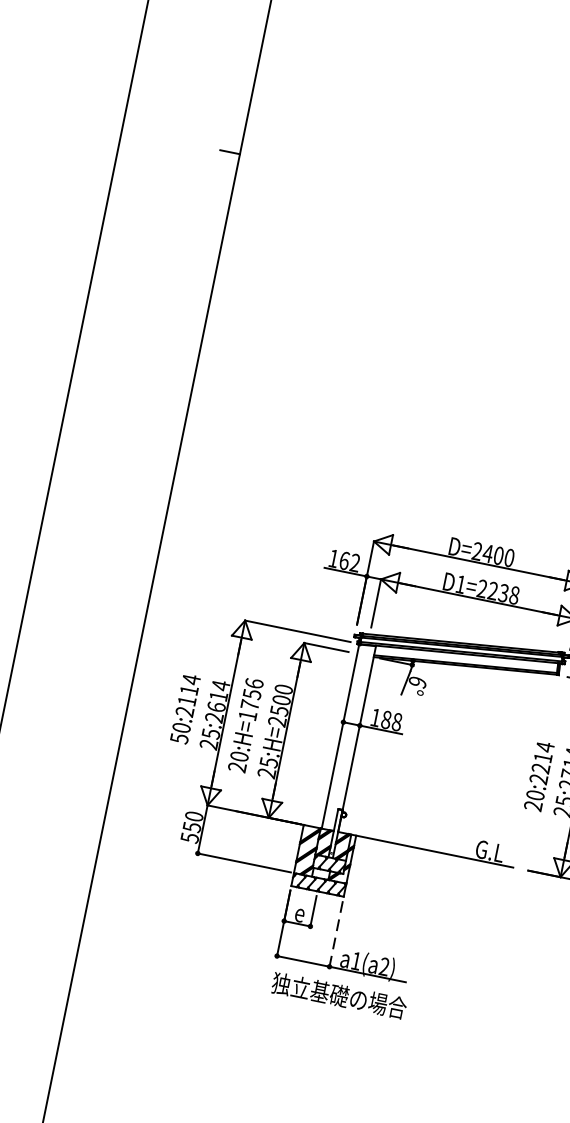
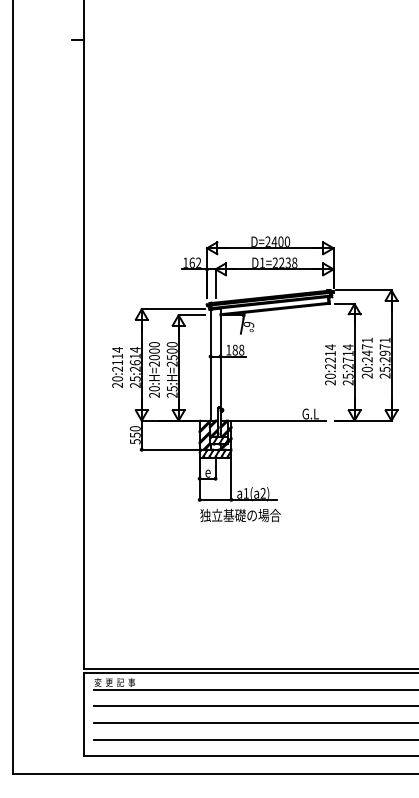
text: (251, 699) -> (154, 354), 20:H=1756 -> 20:H=2000
text: (179, 738) -> (117, 385), 50:2114 -> 20:2114
line: (336, 934) -> (231, 480), dashed -> solid

